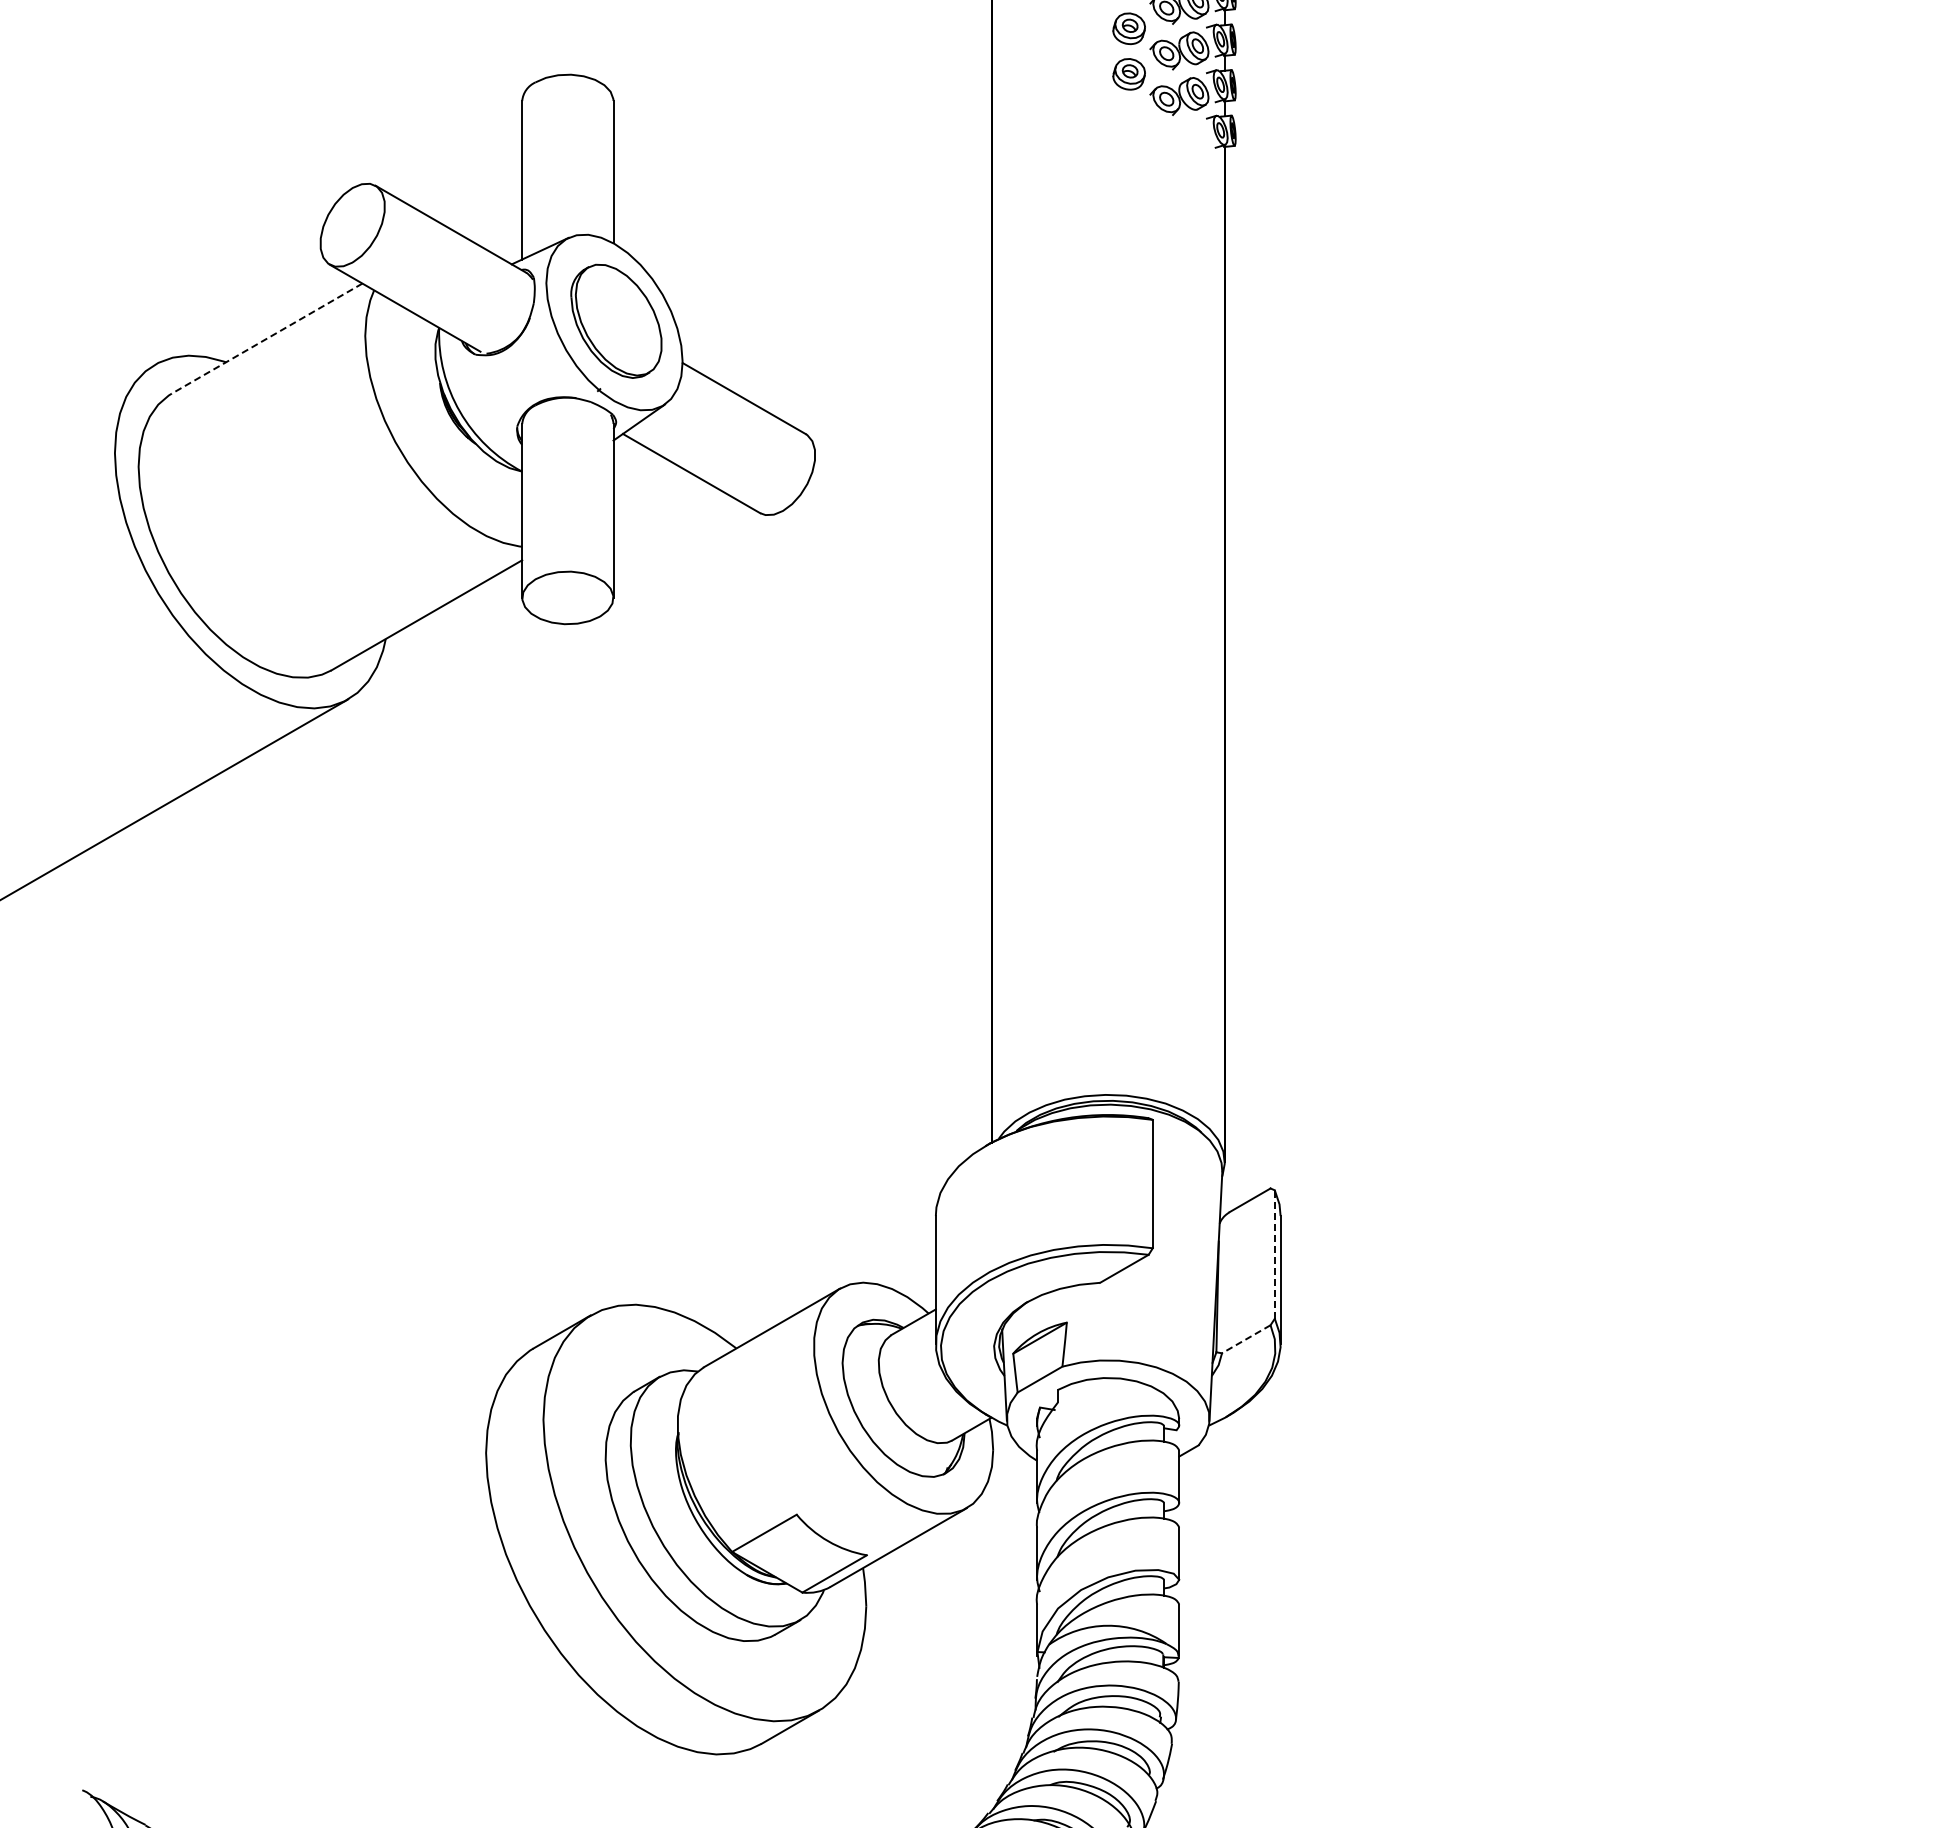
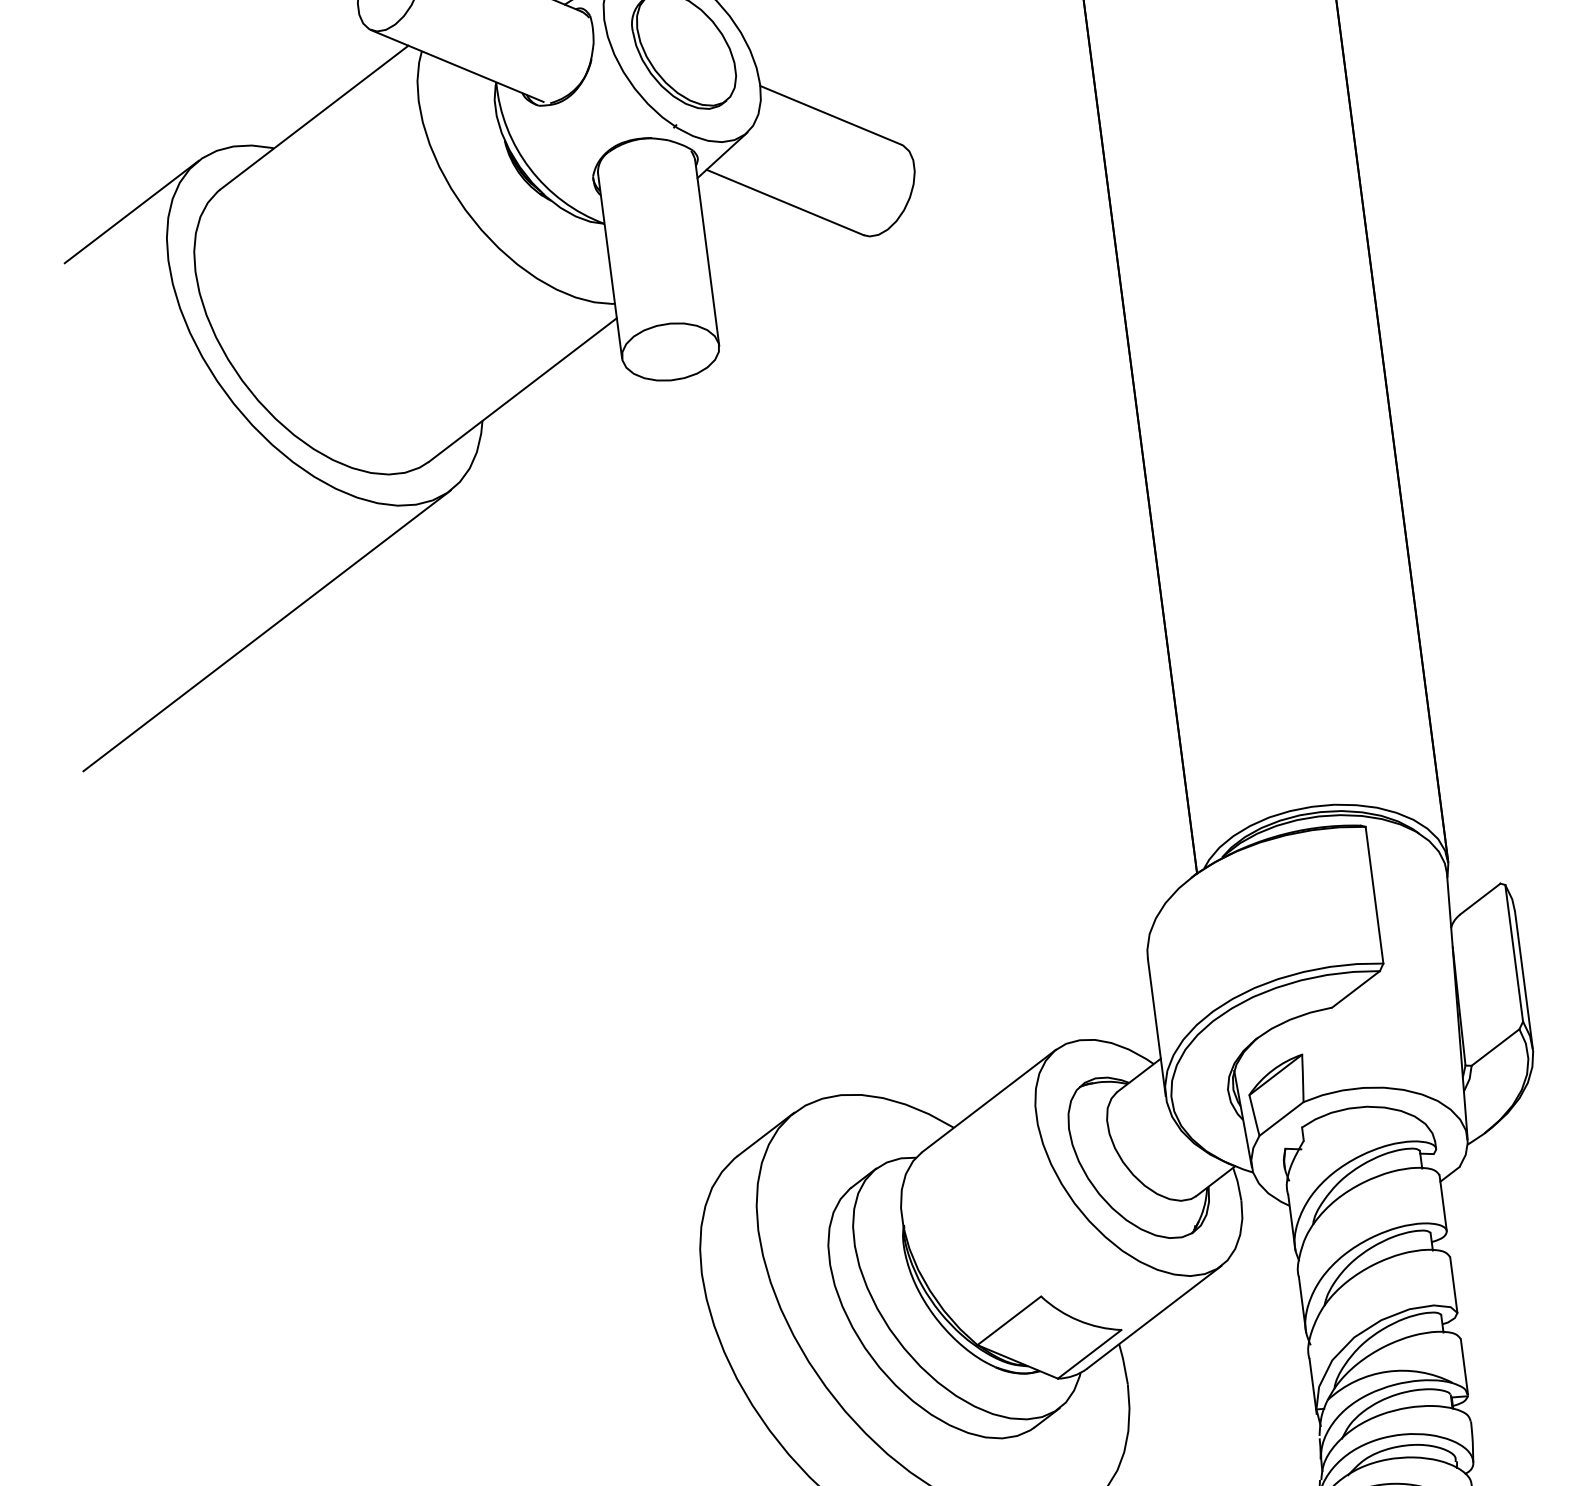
line: (266, 338) -> (313, 117), dashed -> solid
line: (86, 403) -> (131, 211), added
line: (1274, 1254) -> (1513, 953), dashed -> solid
line: (1245, 1339) -> (1494, 1047), dashed -> solid

